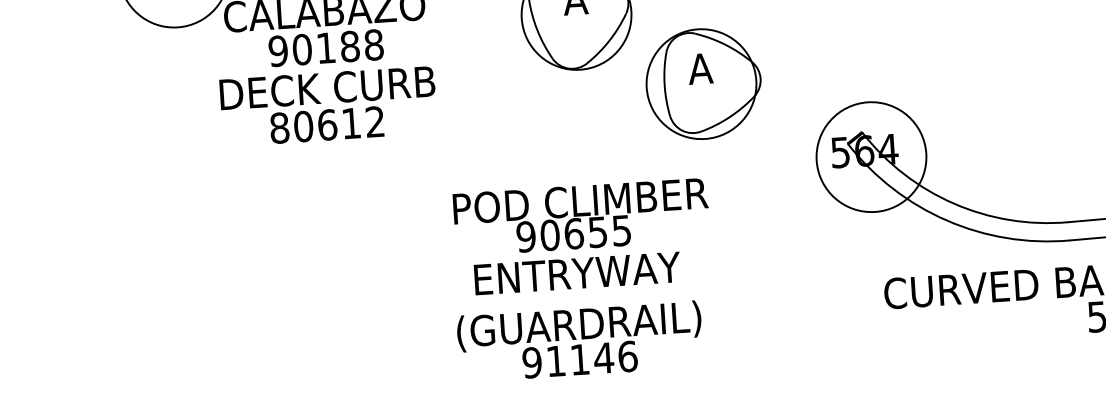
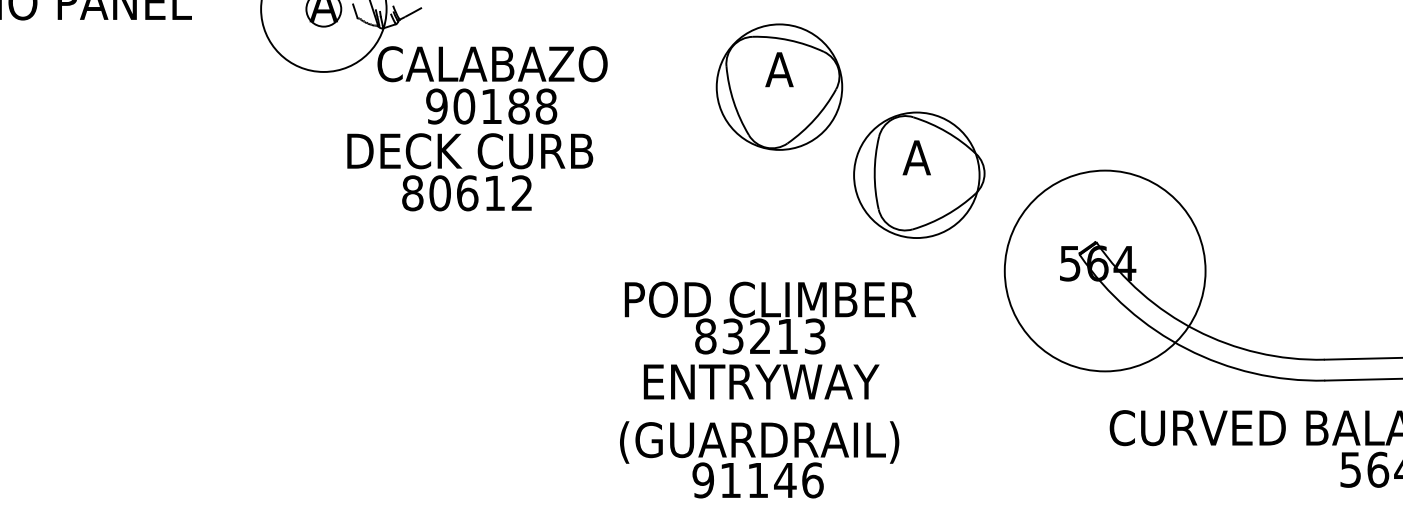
text: (328, 106) -> (470, 172), moved
circle: (870, 156) -> (1104, 270), size x1.6
text: (574, 233) -> (760, 336), 90655 -> 83213

